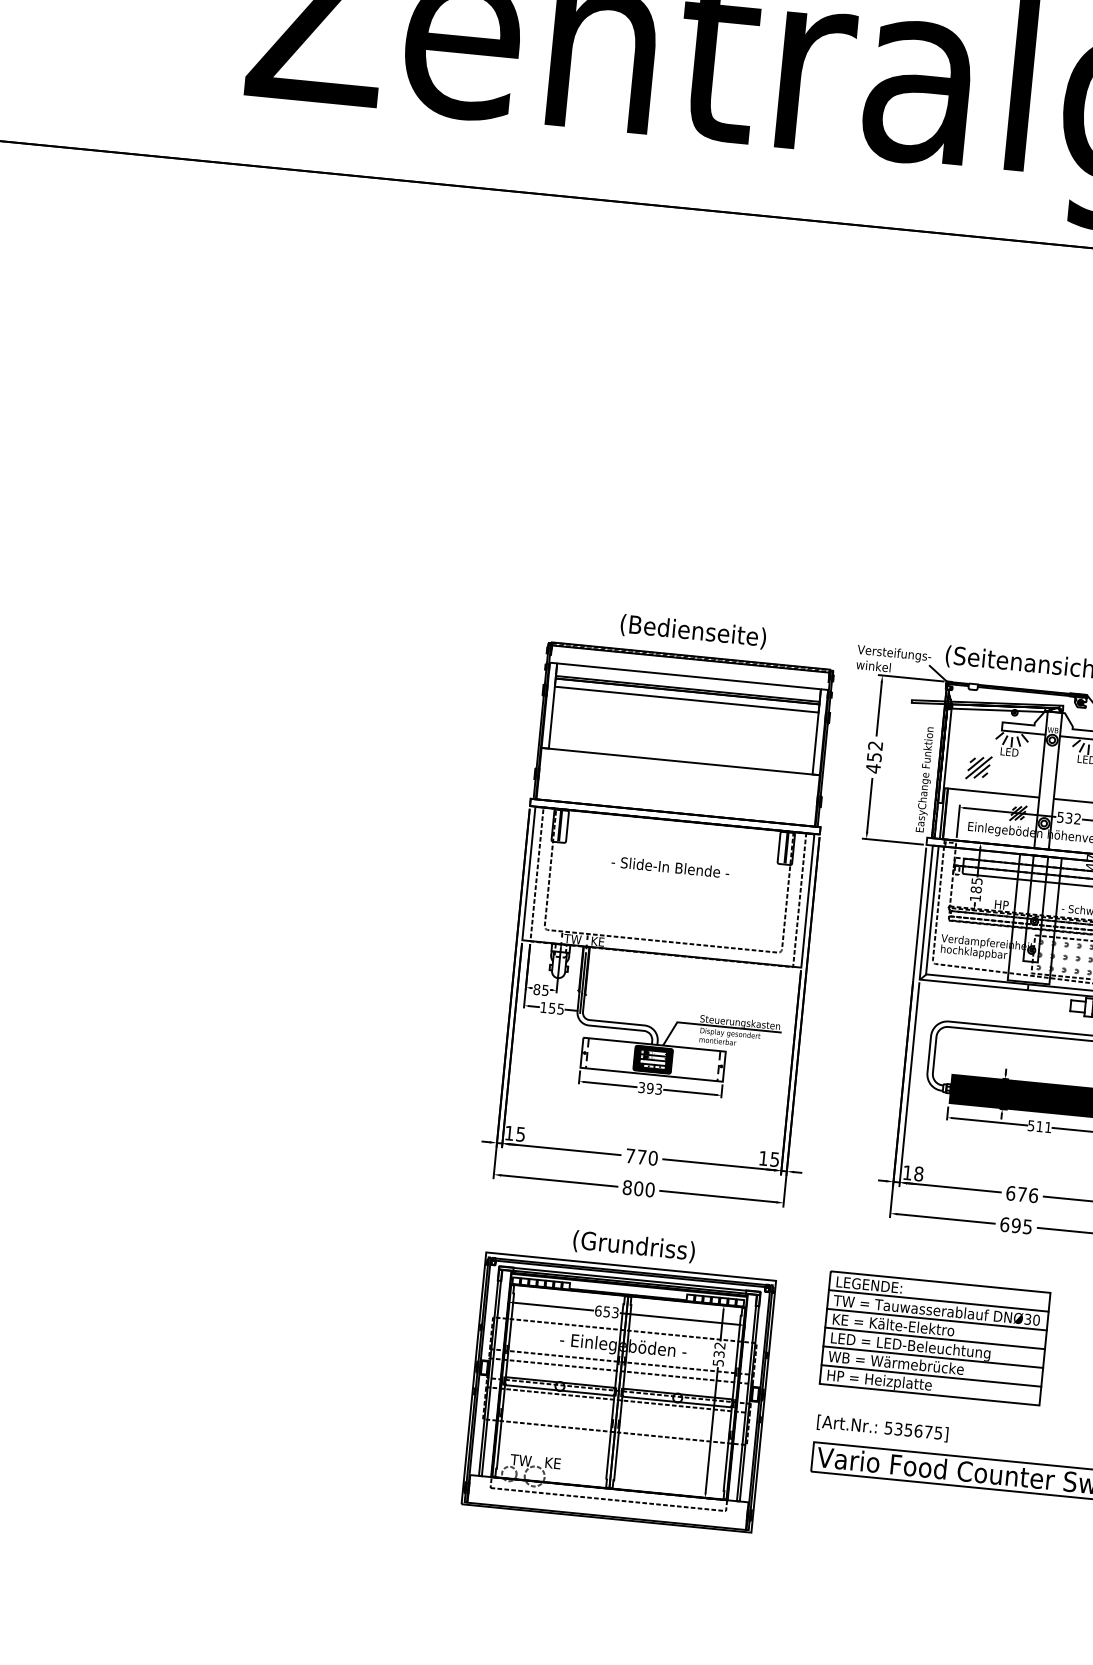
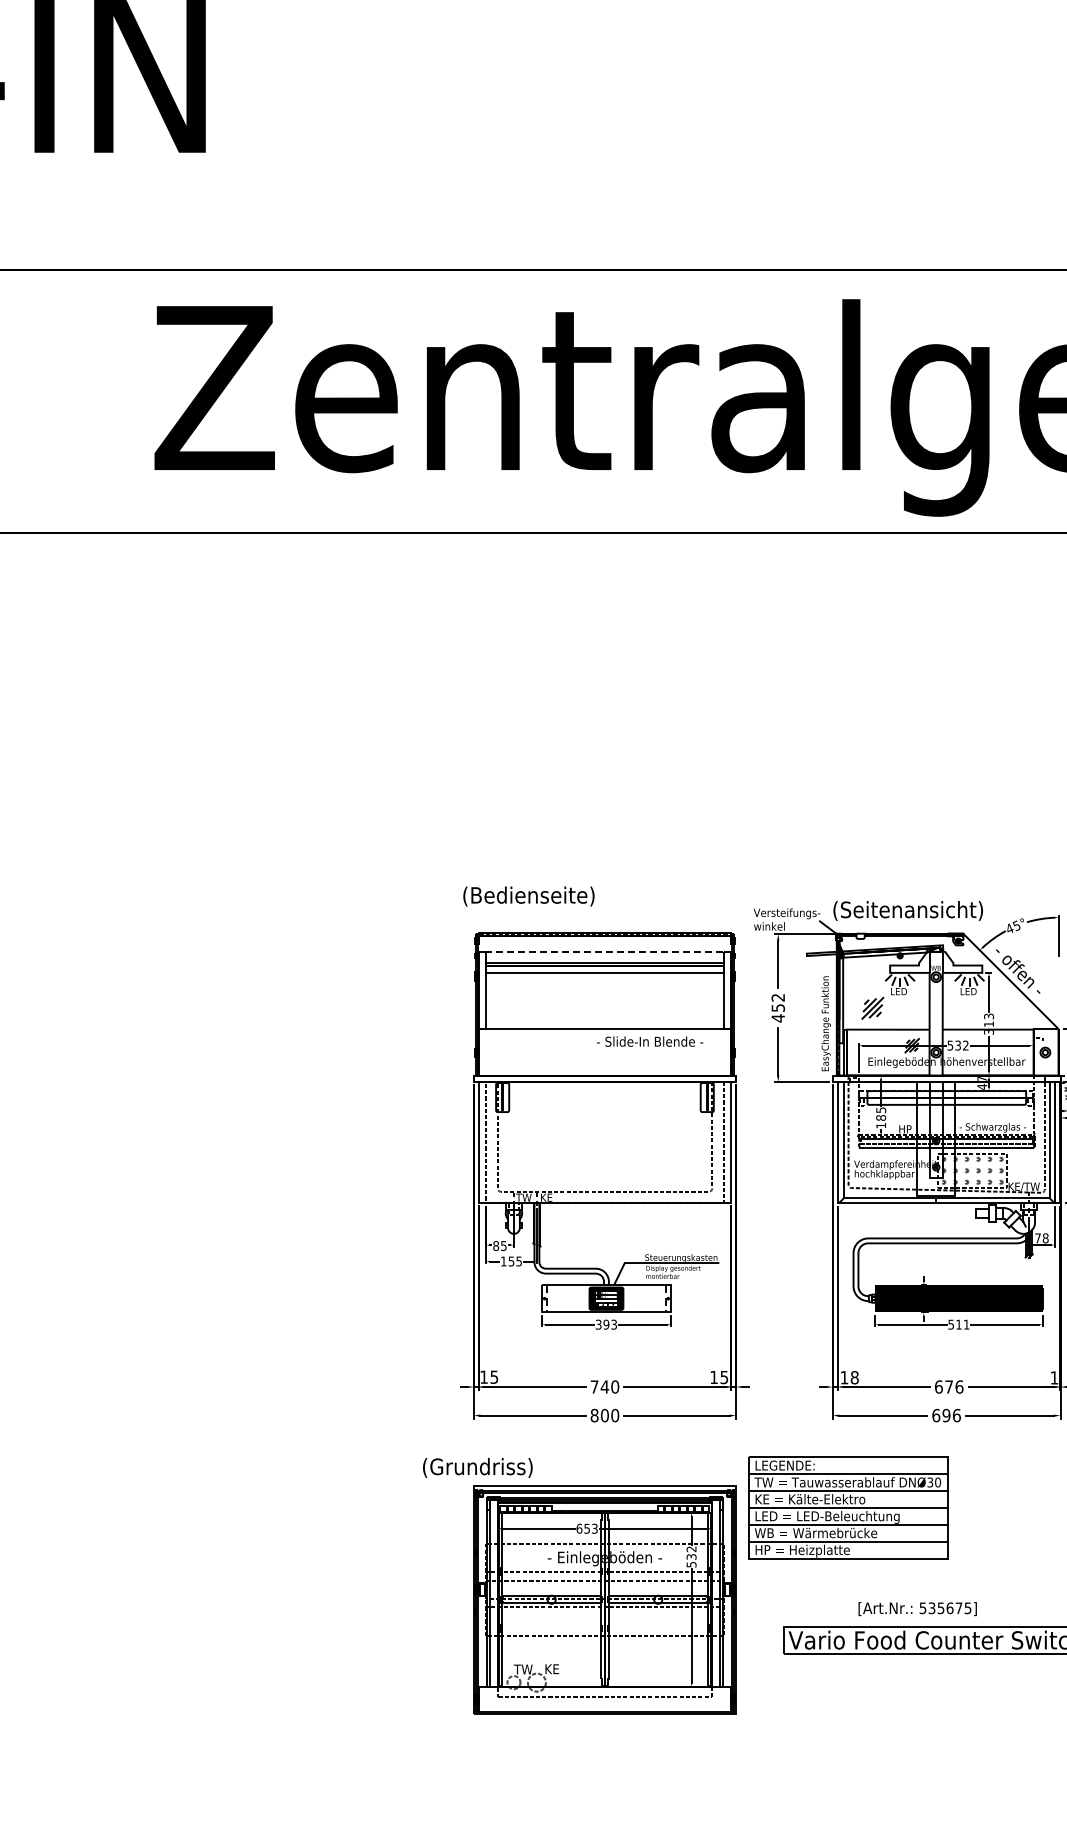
text: (692, 631) -> (528, 896), moved
line: (689, 676) -> (605, 951), solid -> dashed
text: (670, 867) -> (650, 1041), moved
text: (641, 1156) -> (604, 1386), 770 -> 740
text: (1027, 1226) -> (956, 1415), 695 -> 696
text: (633, 1246) -> (477, 1467), moved
part: (934, 1338) -> (848, 1507), moved
text: (882, 1428) -> (917, 1609), moved

